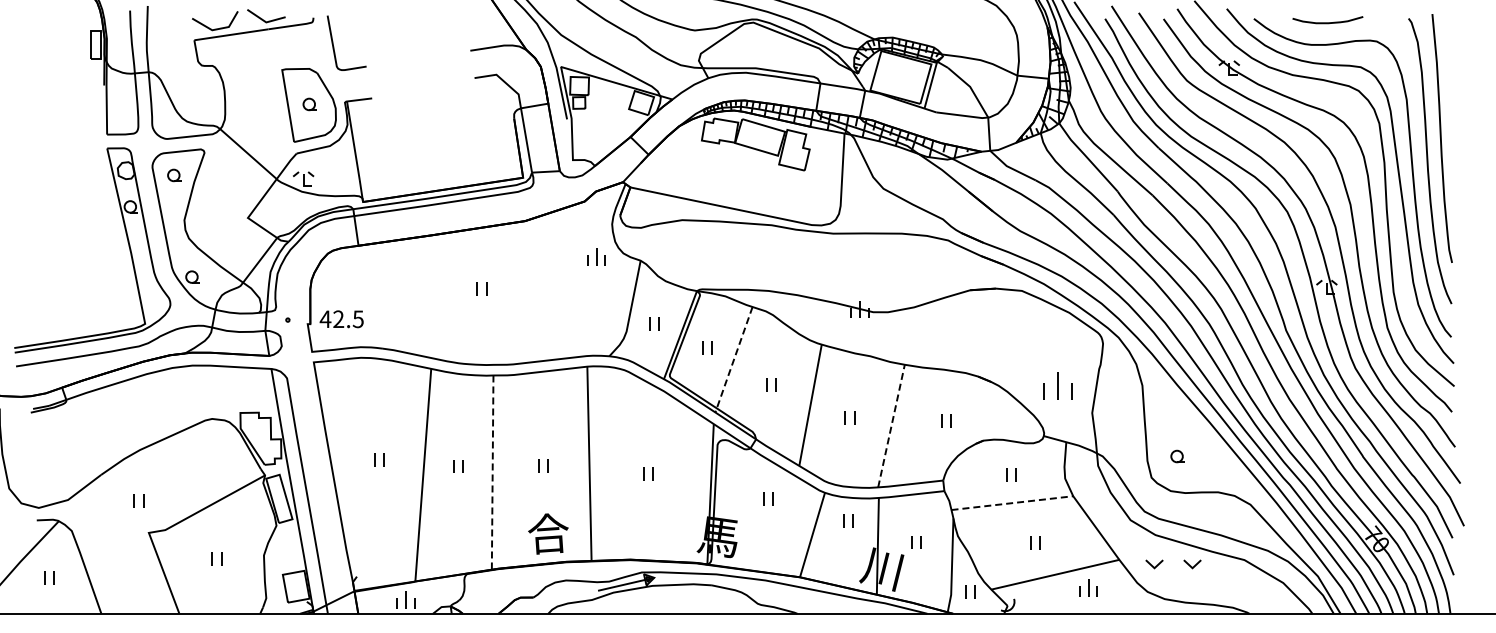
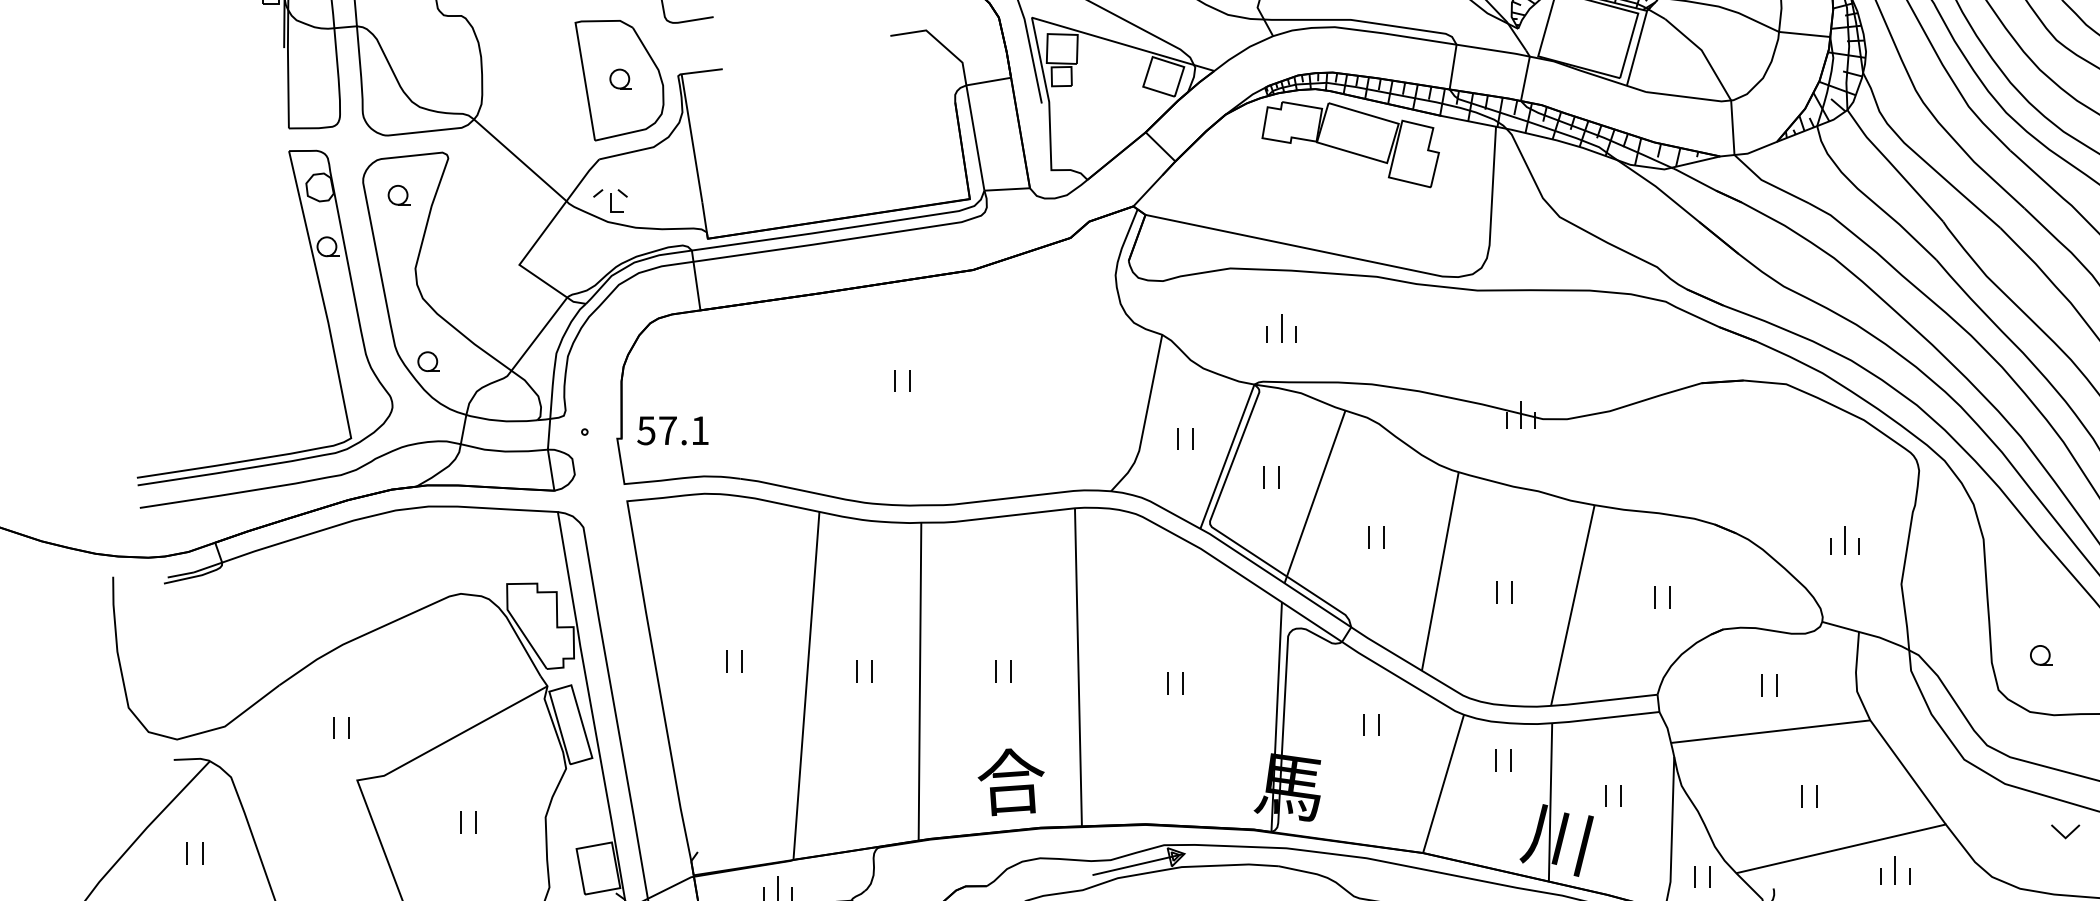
part: (596, 256) -> (1281, 327), moved
text: (341, 319) -> (672, 431), 42.5 -> 57.1
line: (733, 360) -> (1314, 498), dashed -> solid
part: (1057, 386) -> (1844, 540), size x0.62
line: (891, 426) -> (1572, 606), dashed -> solid
line: (492, 473) -> (919, 683), dashed -> solid
line: (1012, 503) -> (1770, 732), dashed -> solid
part: (1154, 564) -> (2003, 832), removed

